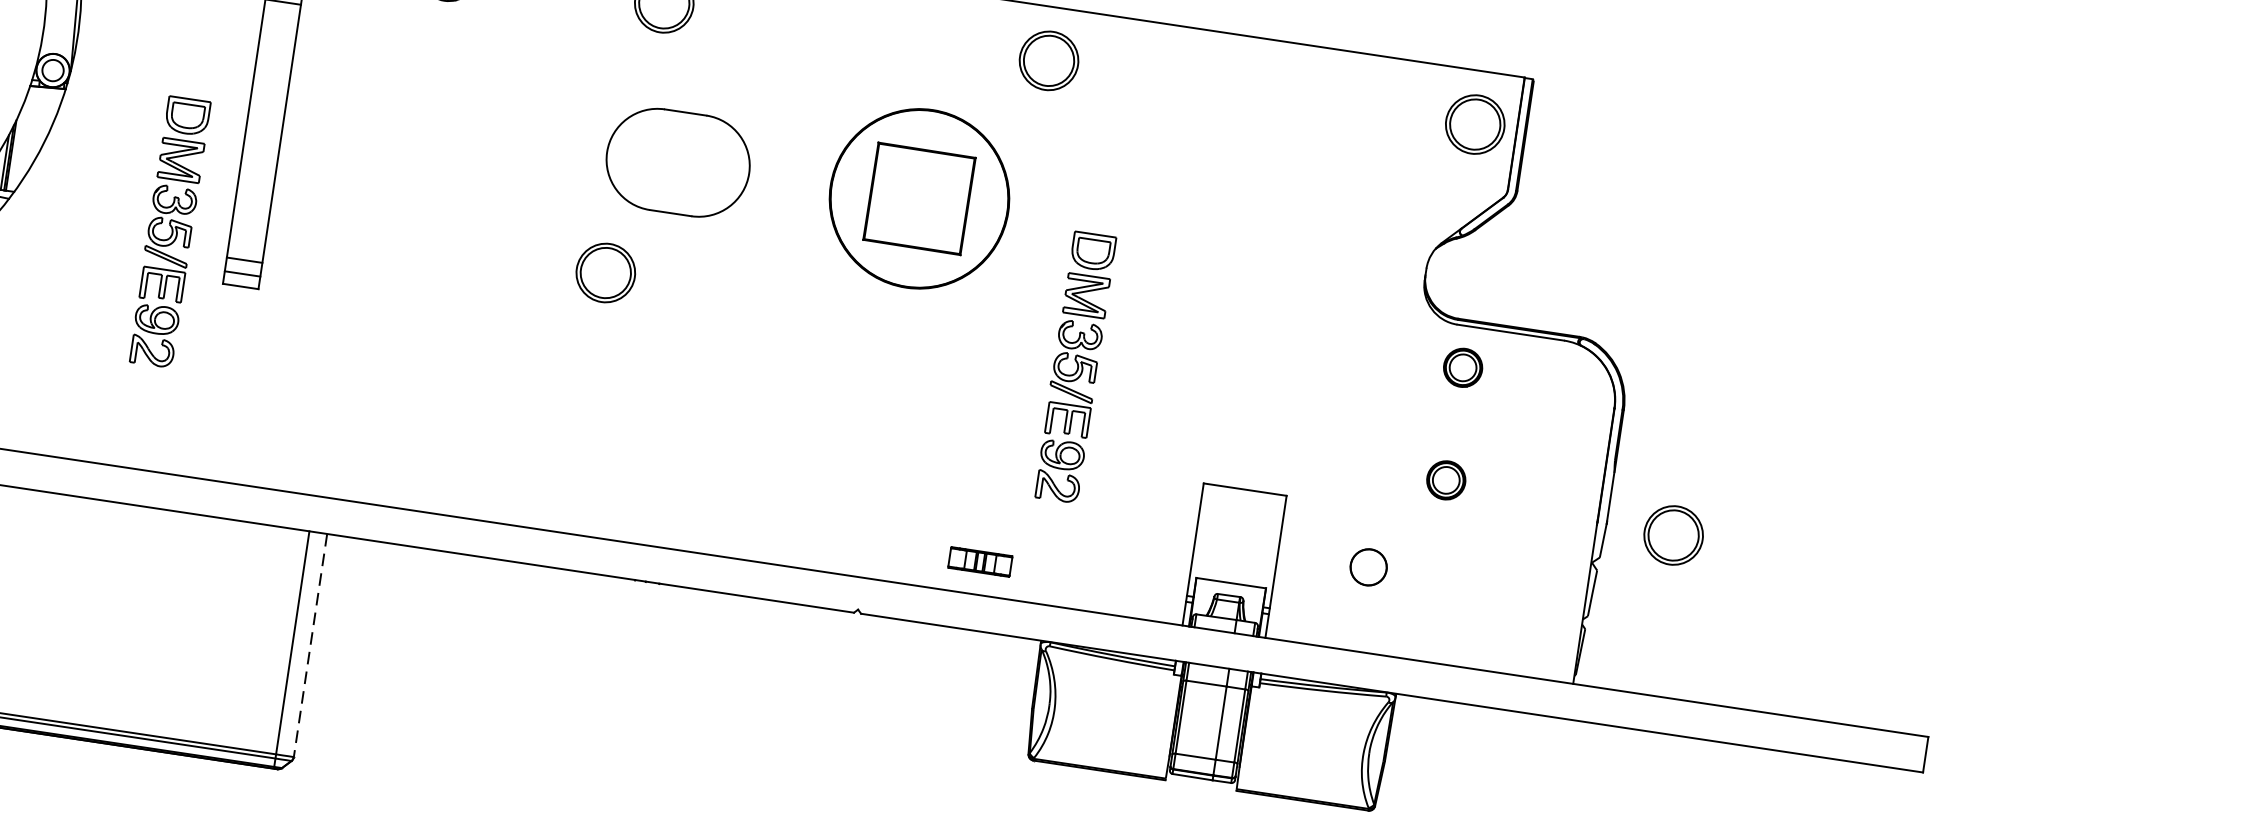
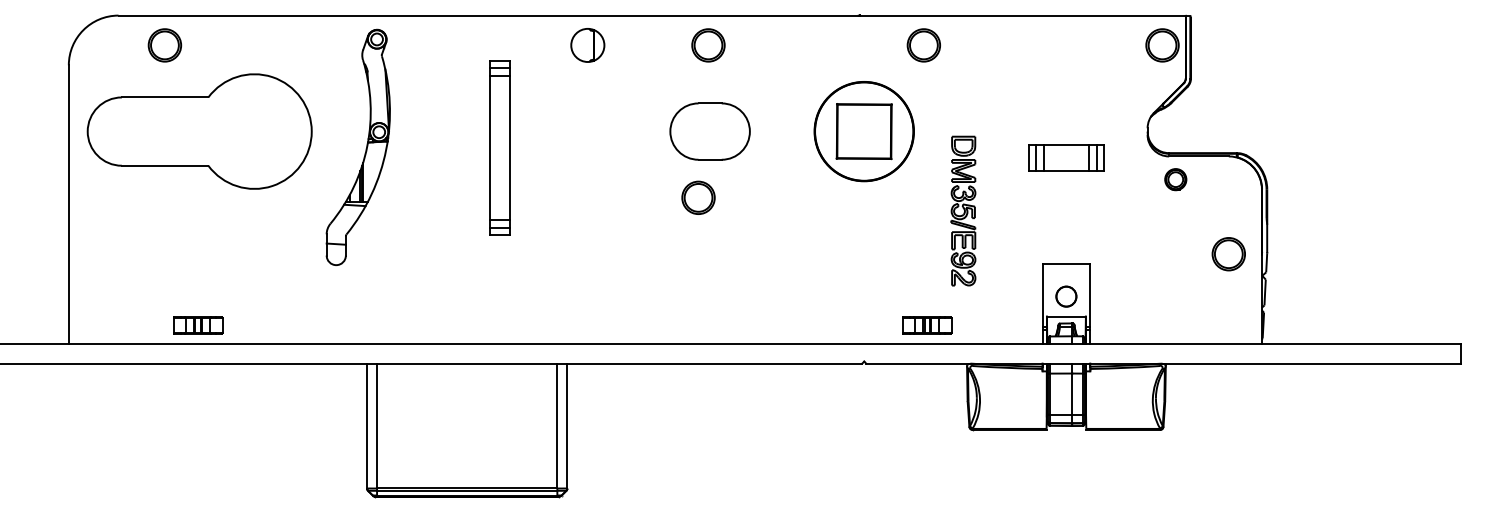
part: (677, 162) -> (709, 131), moved
part: (170, 230) -> (456, 210), removed
part: (1273, 299) -> (1066, 157), added
part: (1445, 480) -> (1175, 242), removed
part: (1673, 535) -> (1228, 254), moved
part: (980, 562) -> (927, 325), size x1.43
circle: (1368, 567) -> (1066, 296), moved
line: (310, 646) -> (567, 426), dashed -> solid

